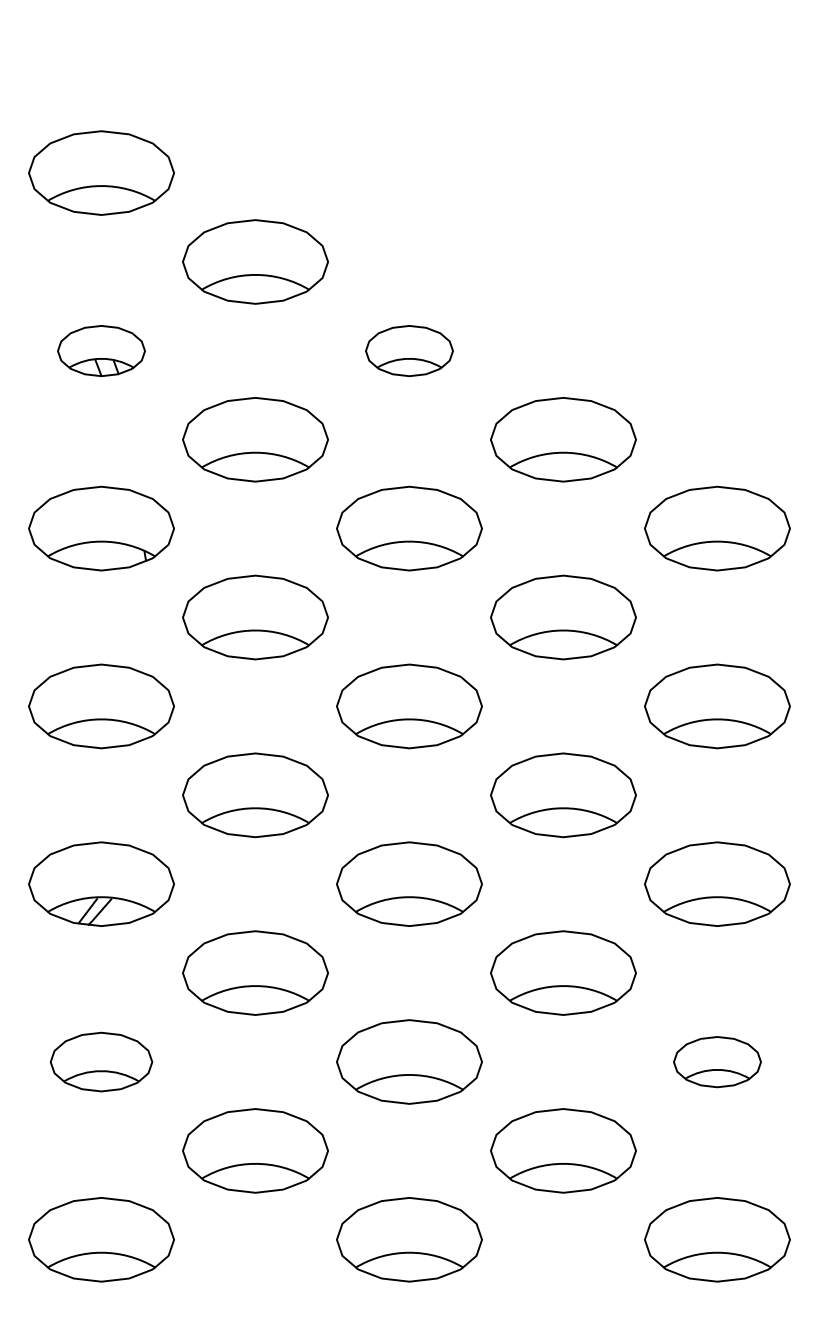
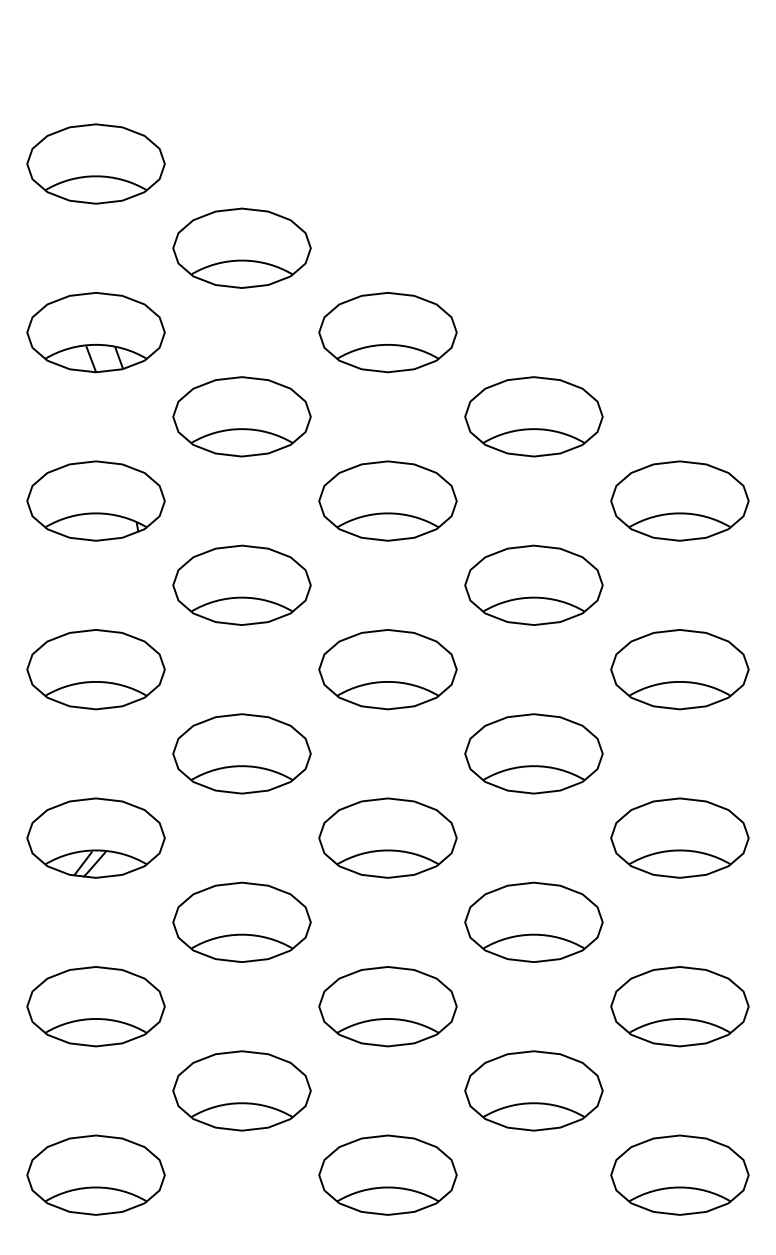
part: (100, 350) -> (95, 332), size x1.67
part: (408, 350) -> (387, 332), size x1.67
part: (100, 1061) -> (95, 1006), size x1.43
part: (717, 1061) -> (679, 1006), size x1.67

